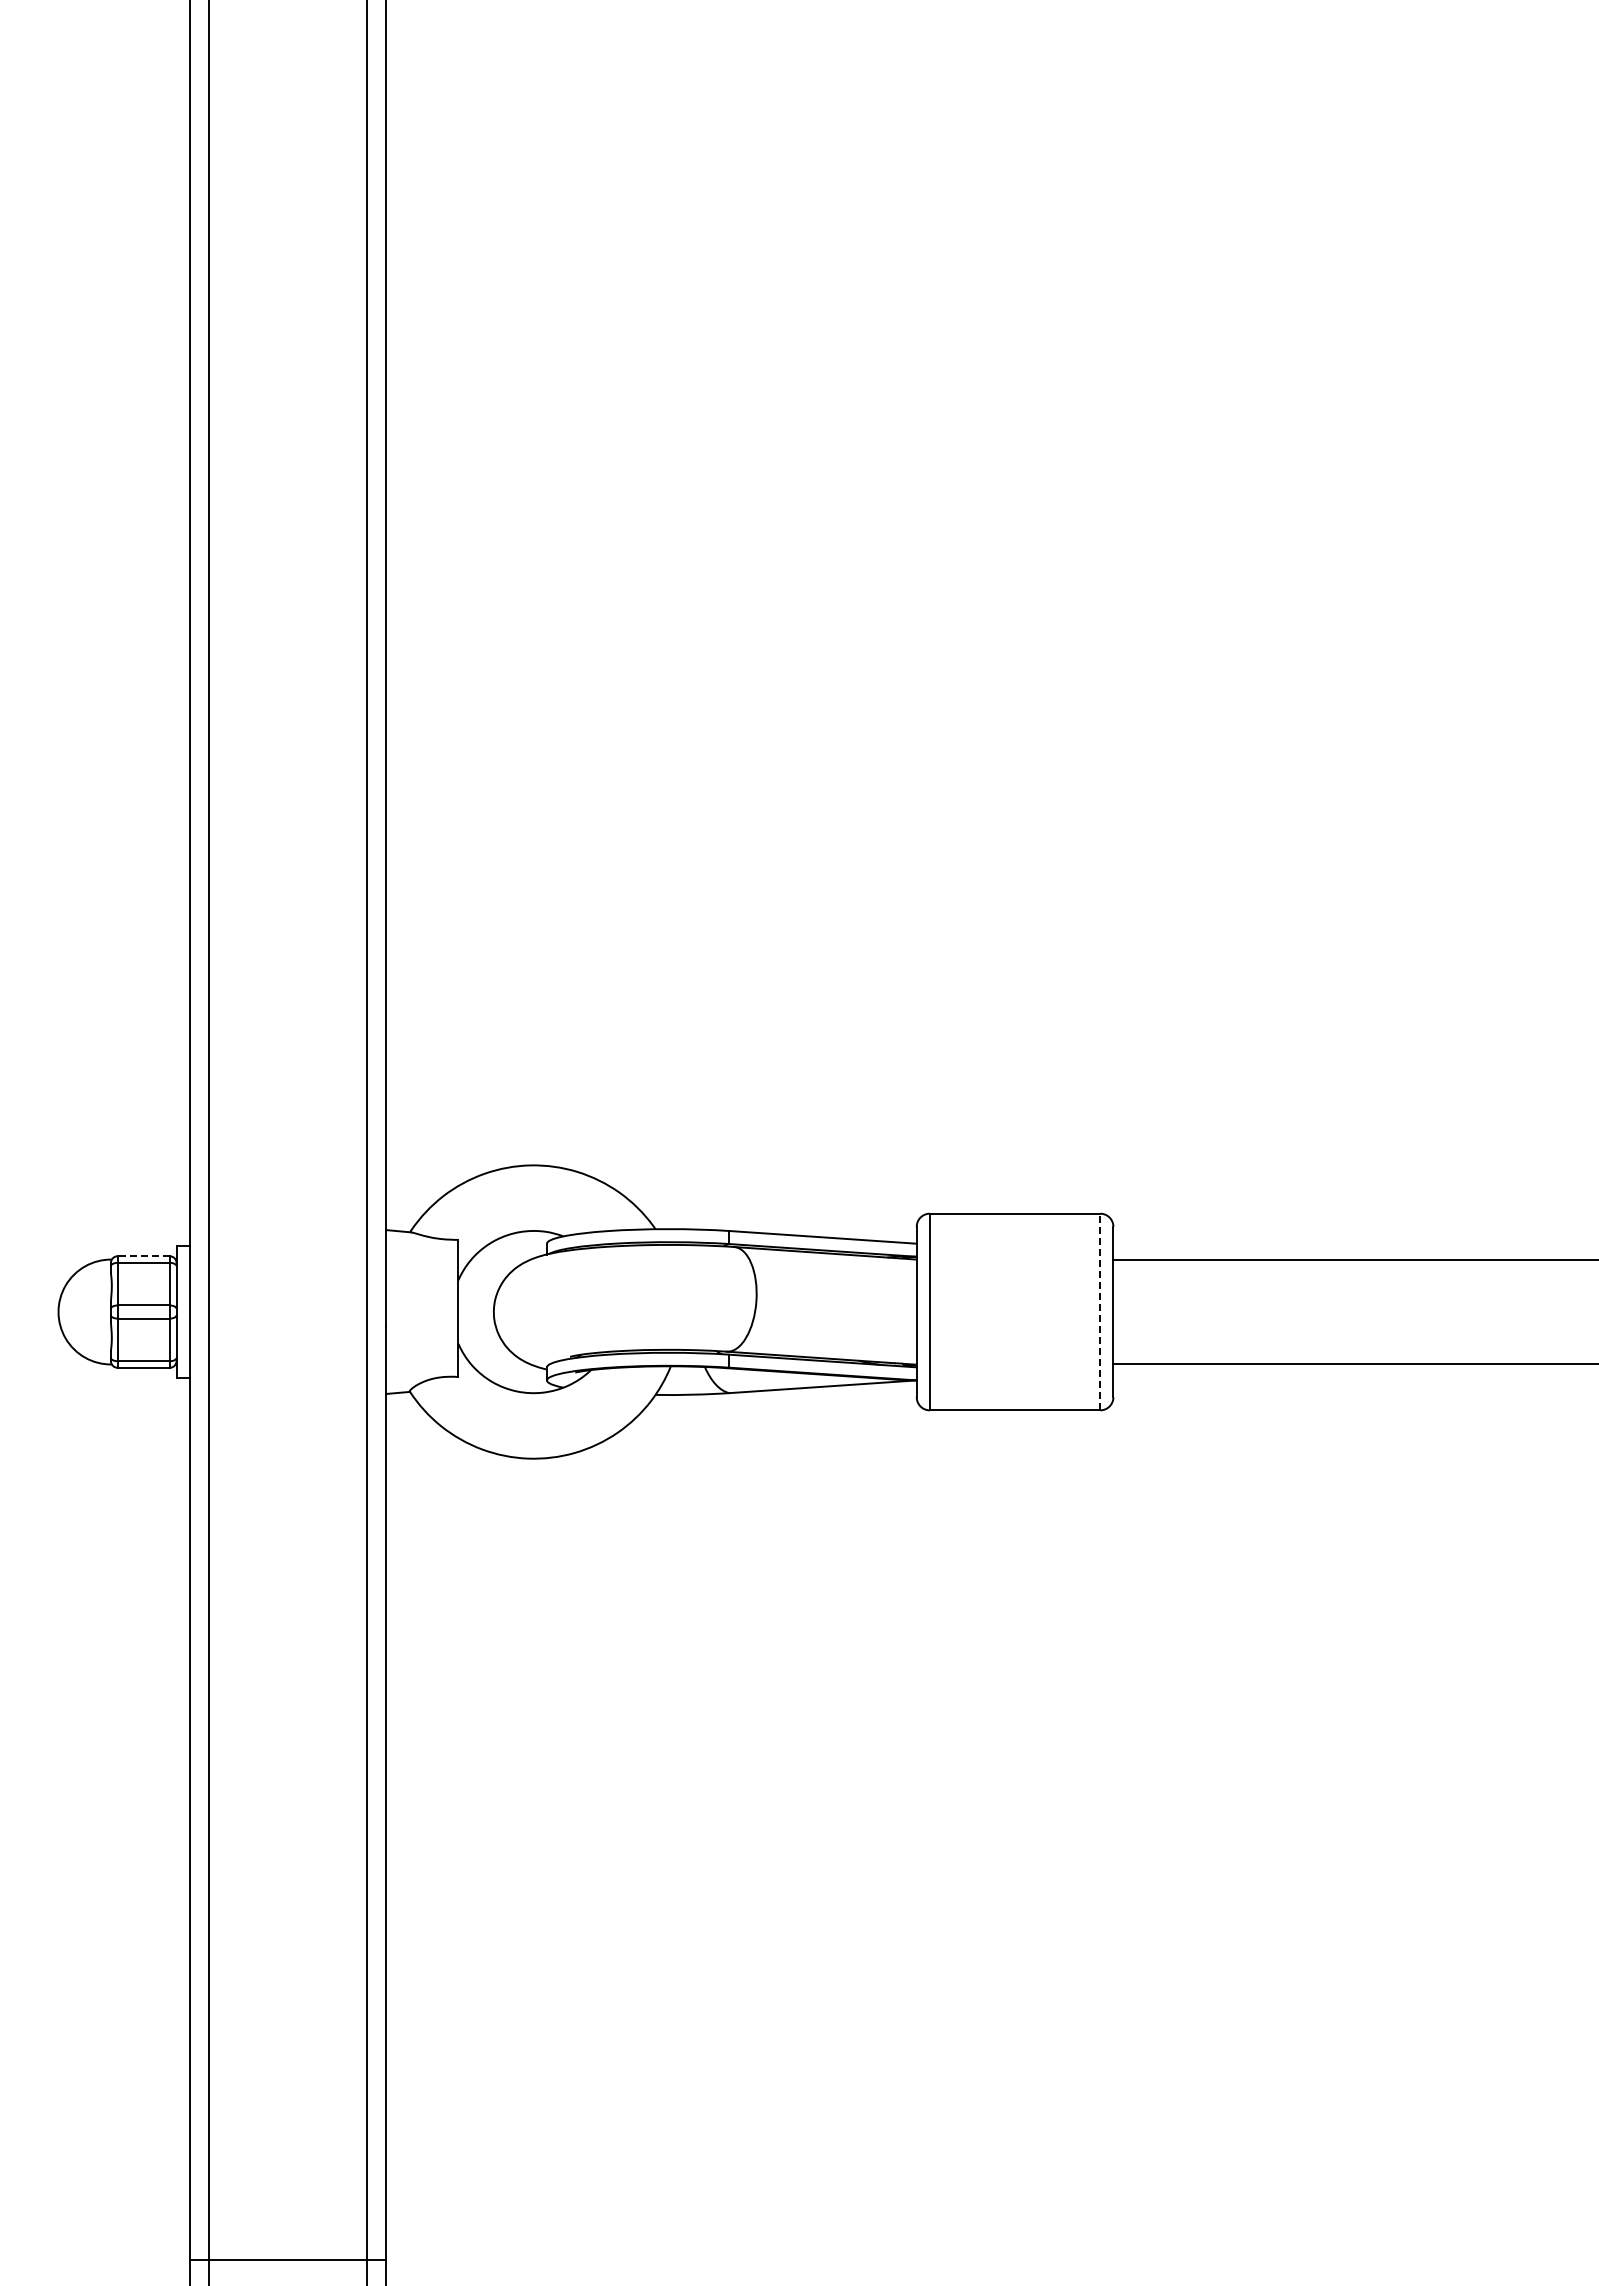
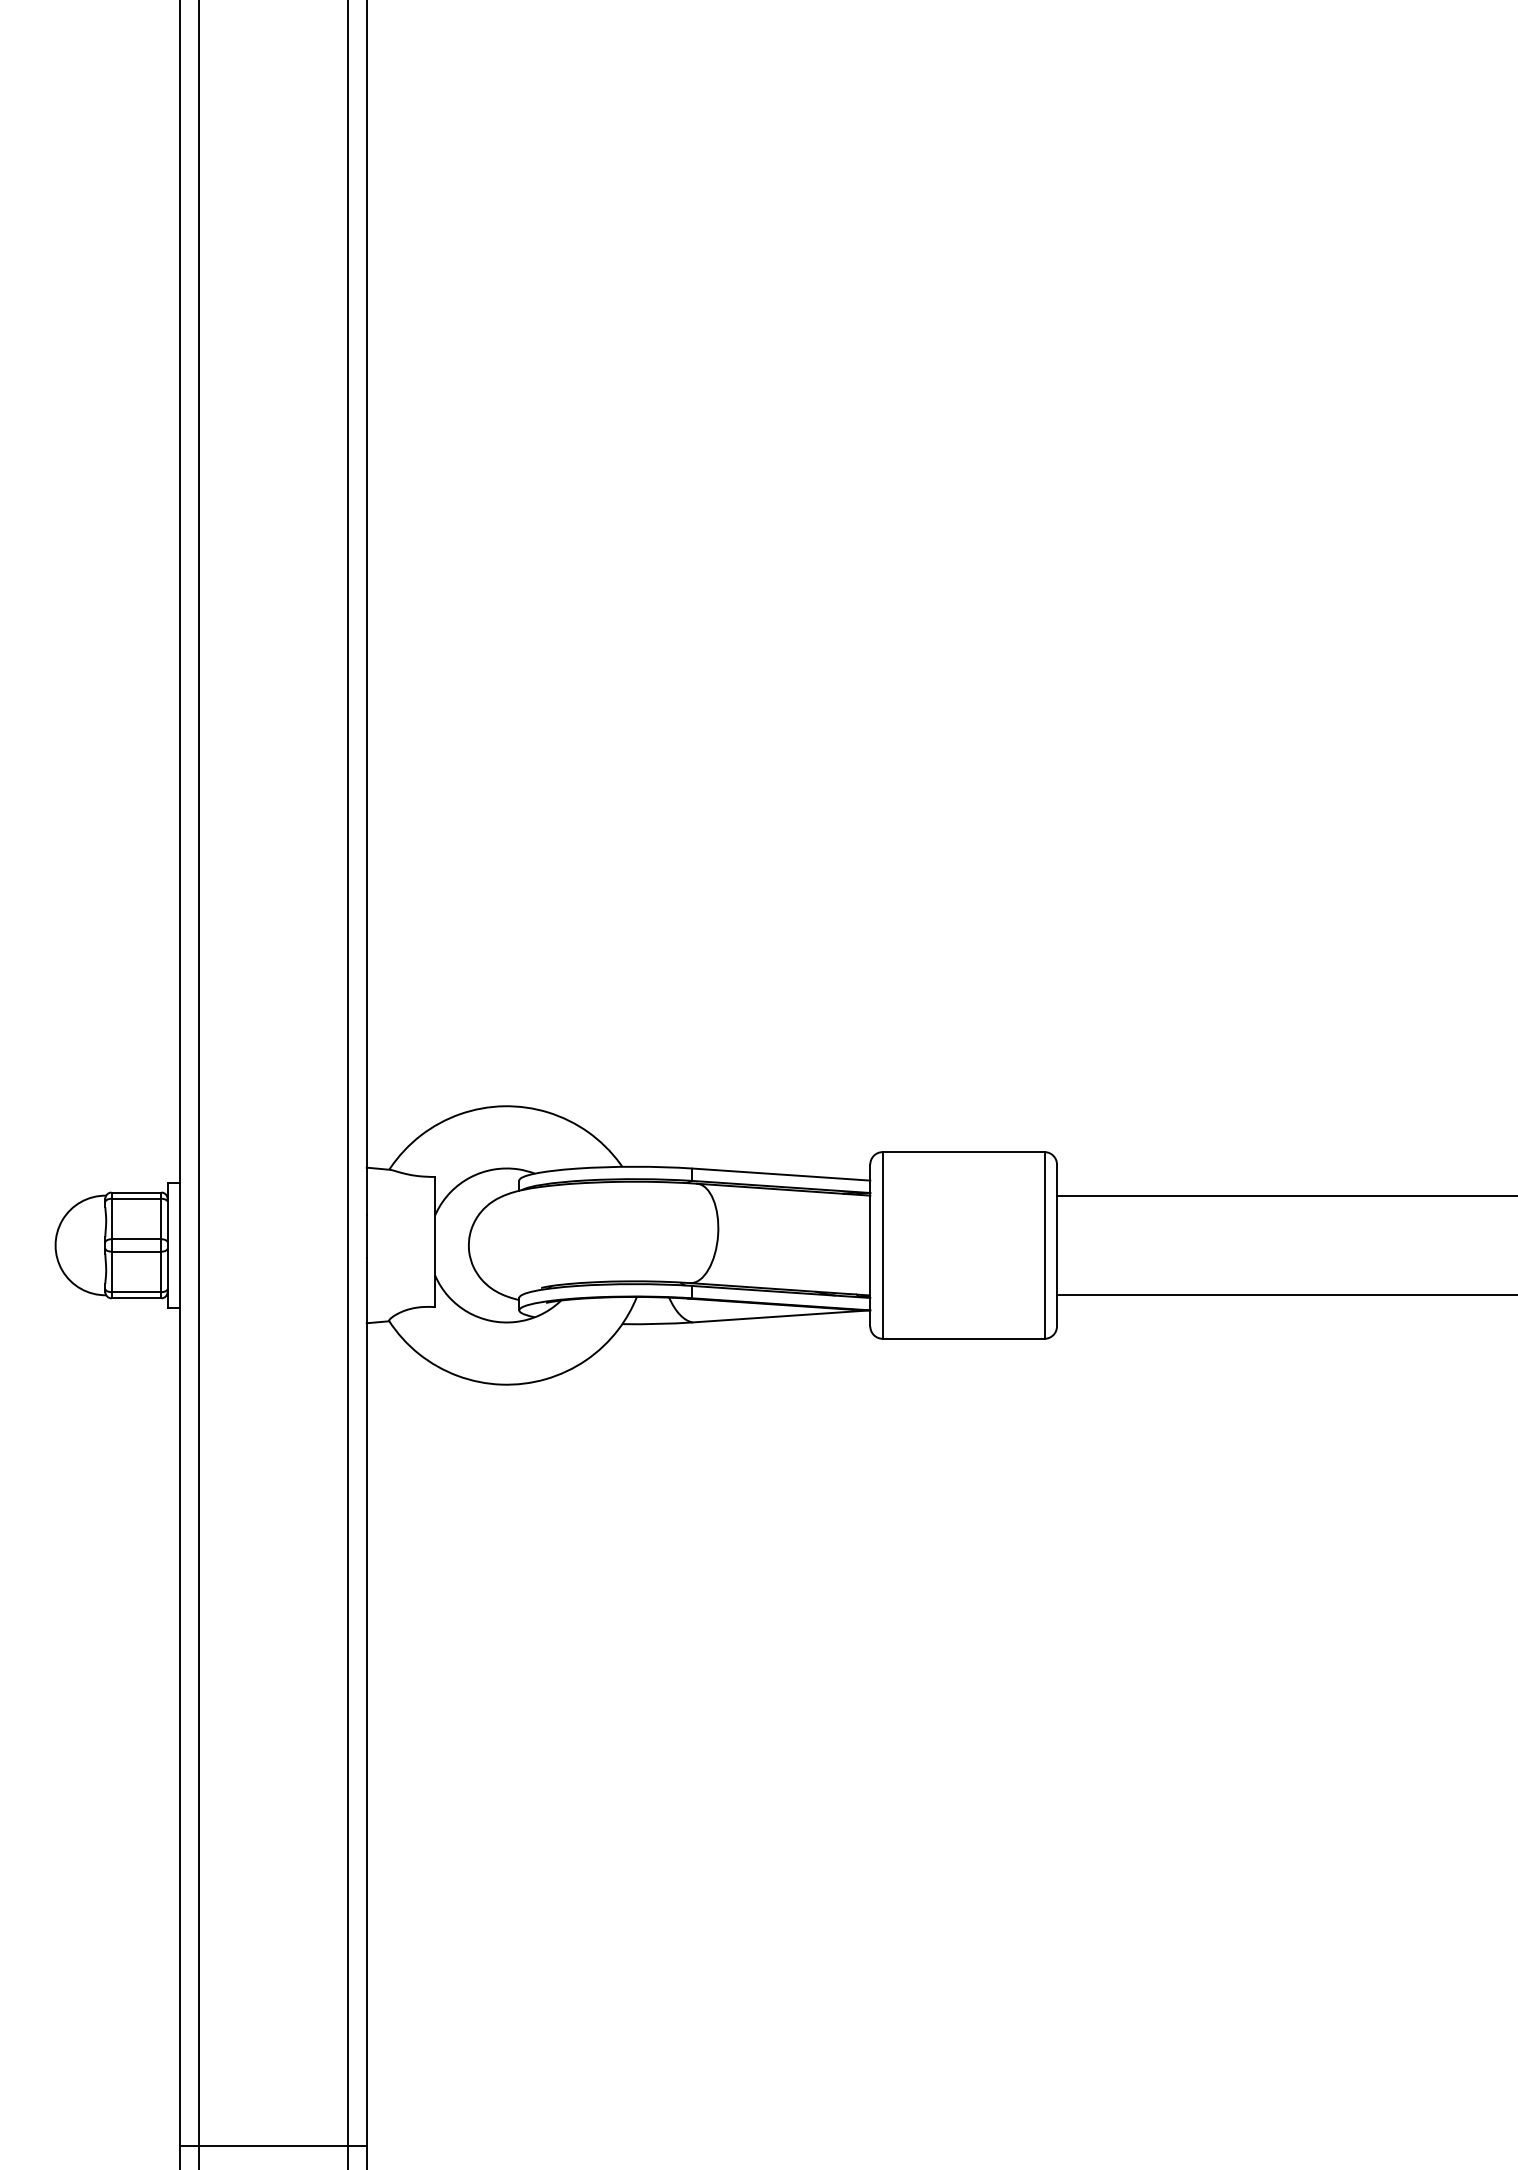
line: (143, 1256) -> (136, 1192), dashed -> solid
line: (1100, 1311) -> (1044, 1244), dashed -> solid

